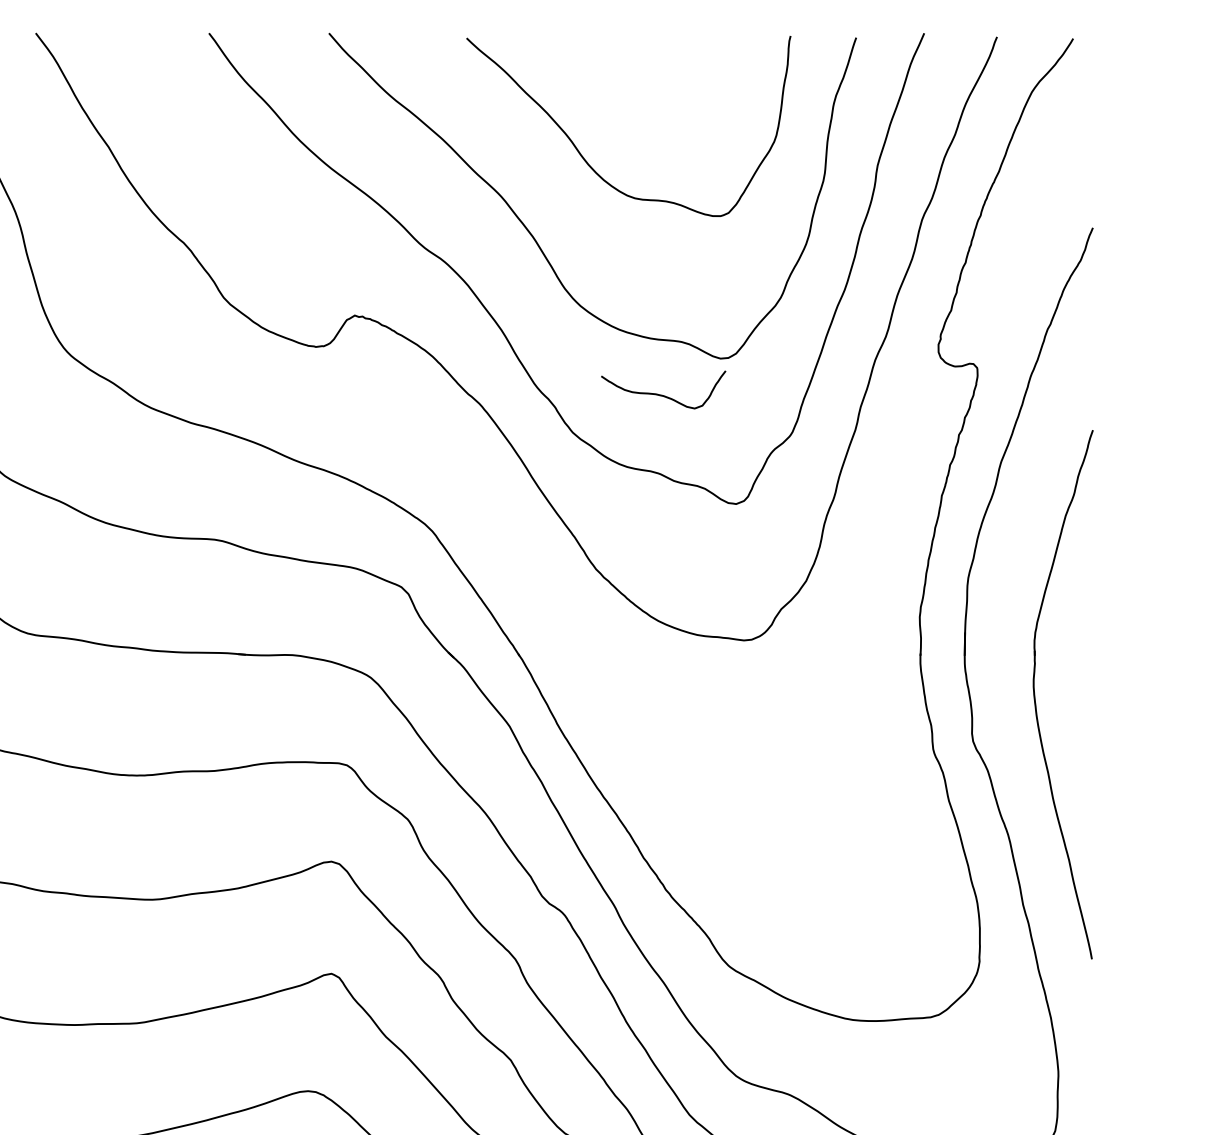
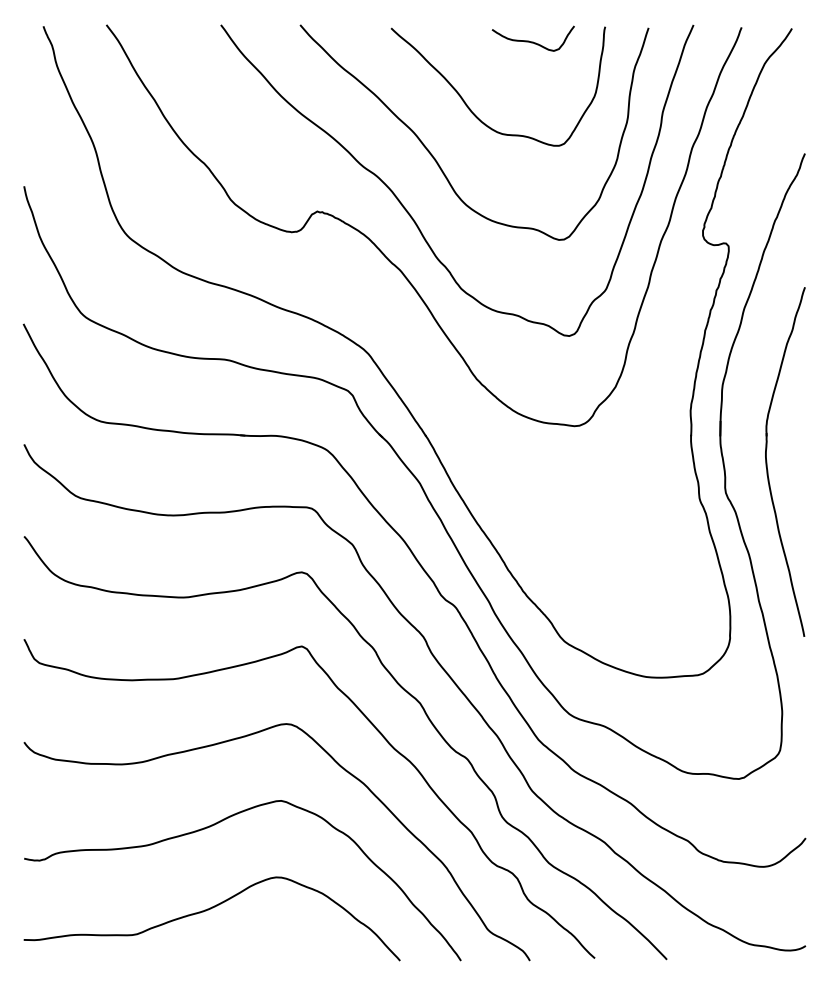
curve: (662, 394) -> (532, 41), moved

